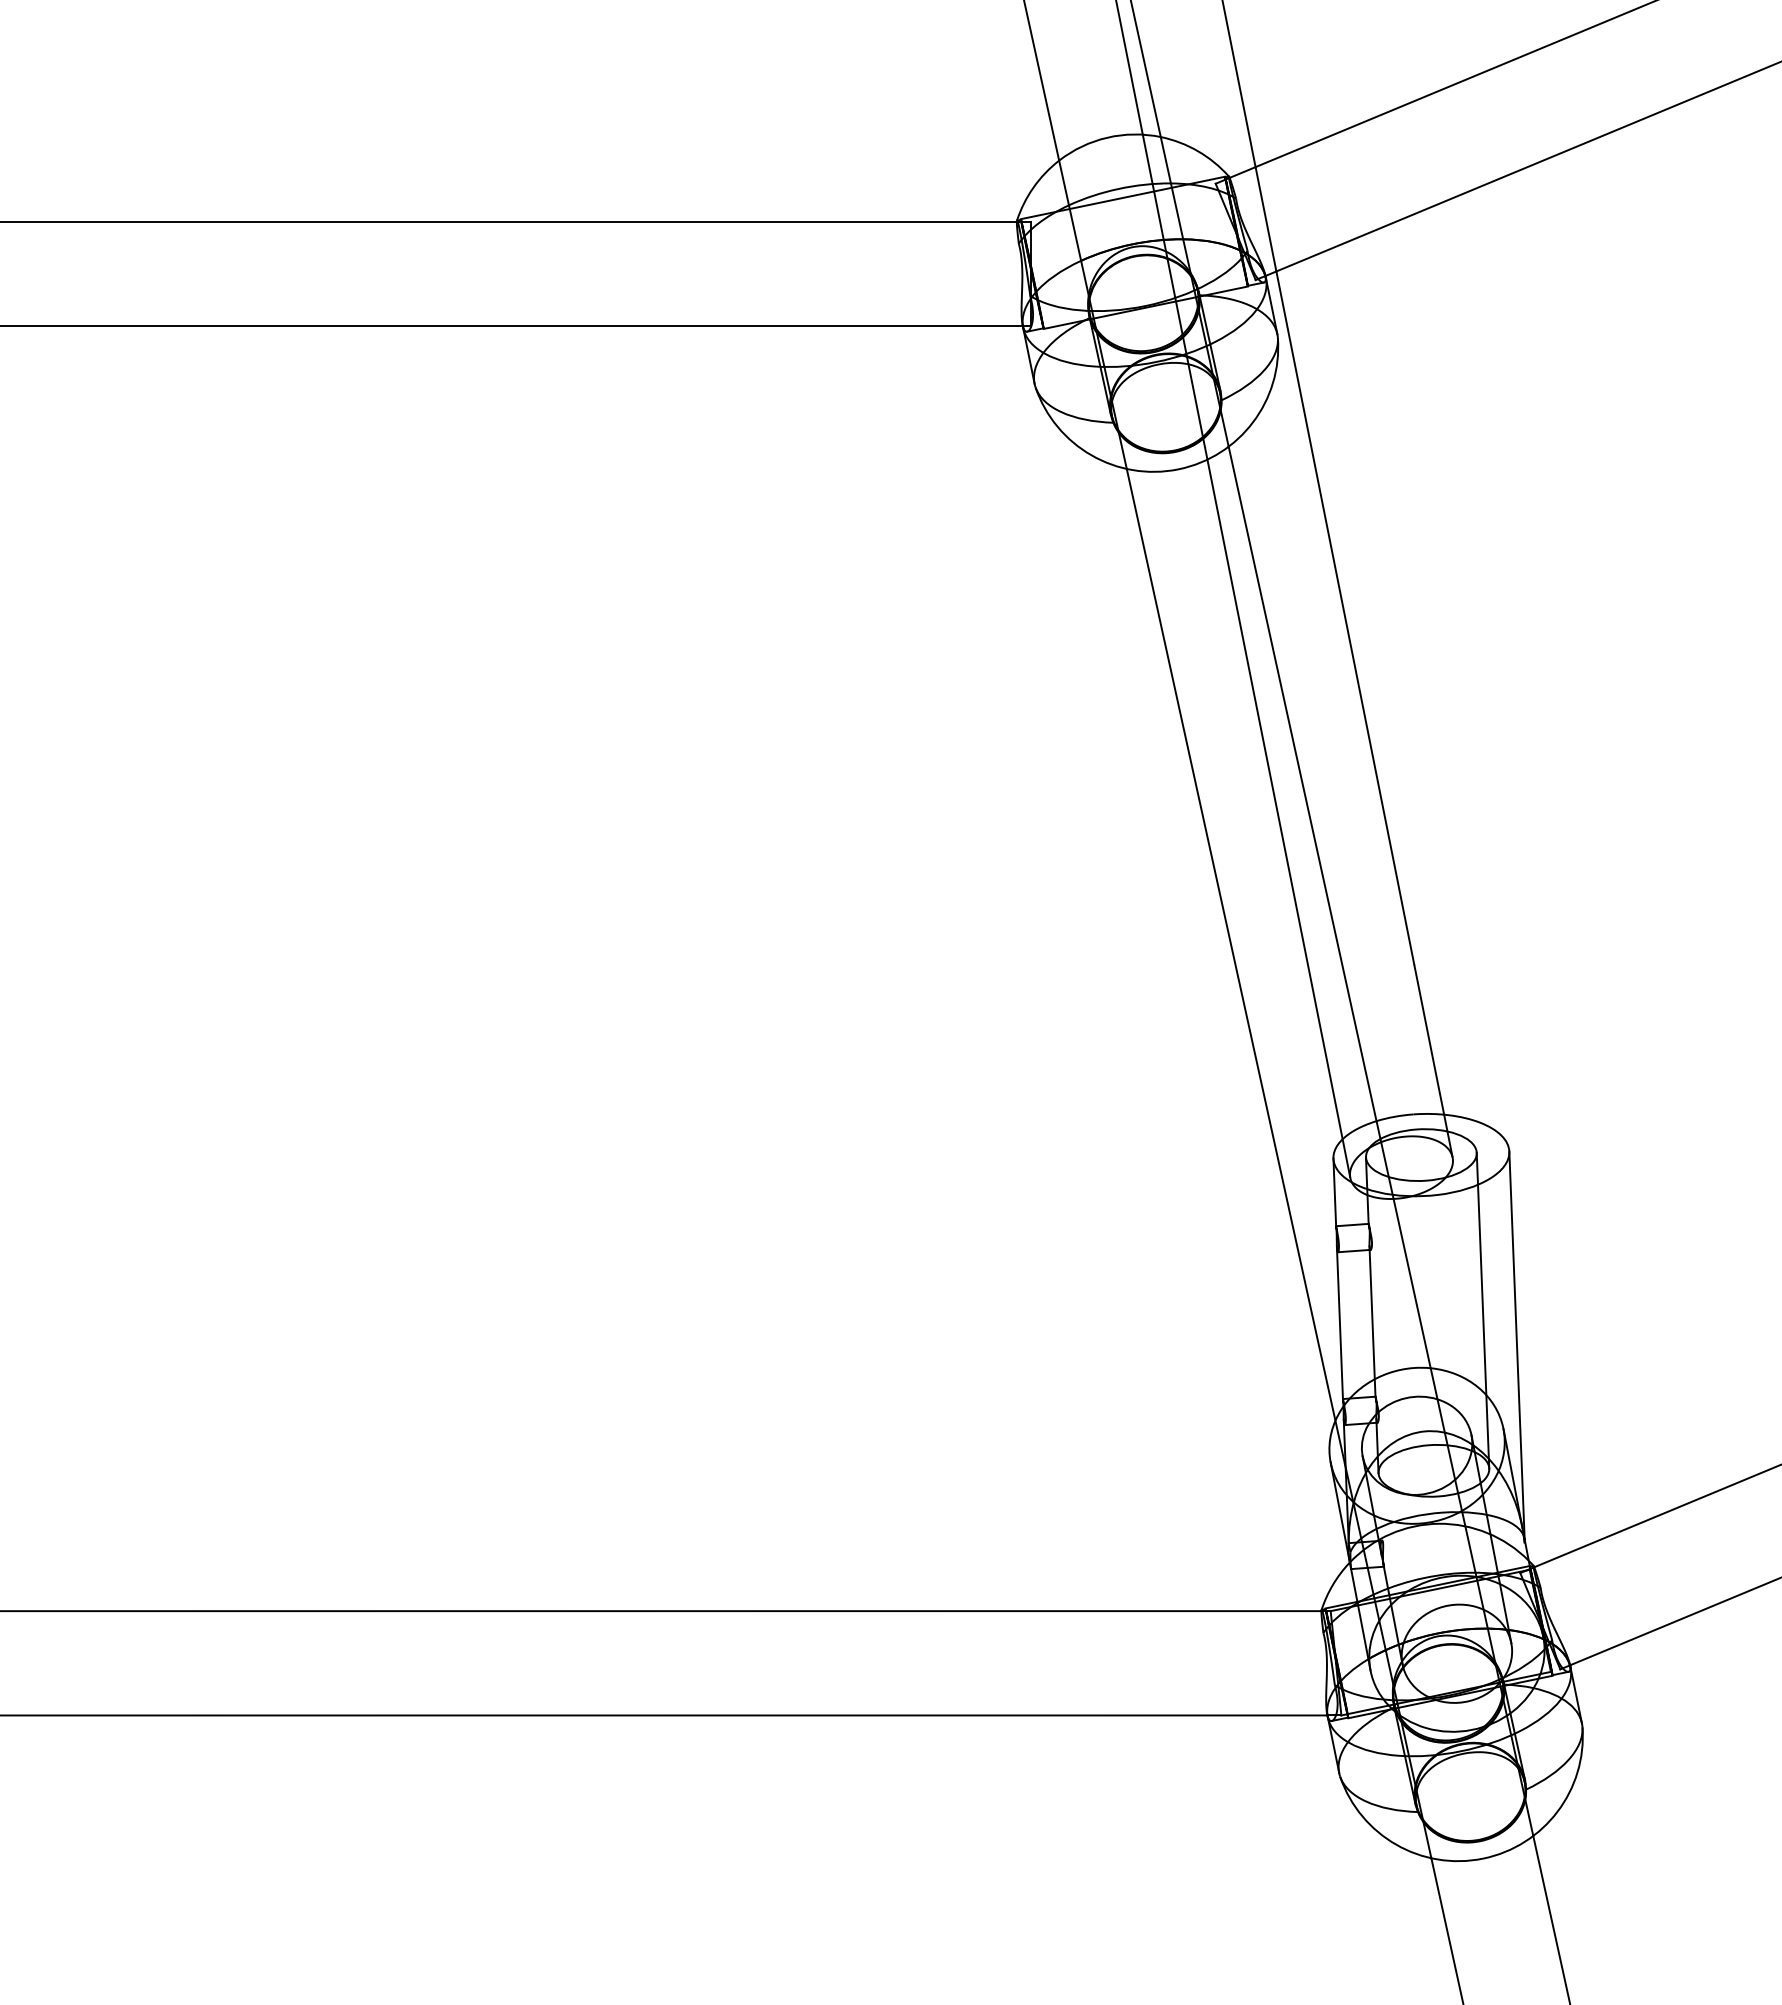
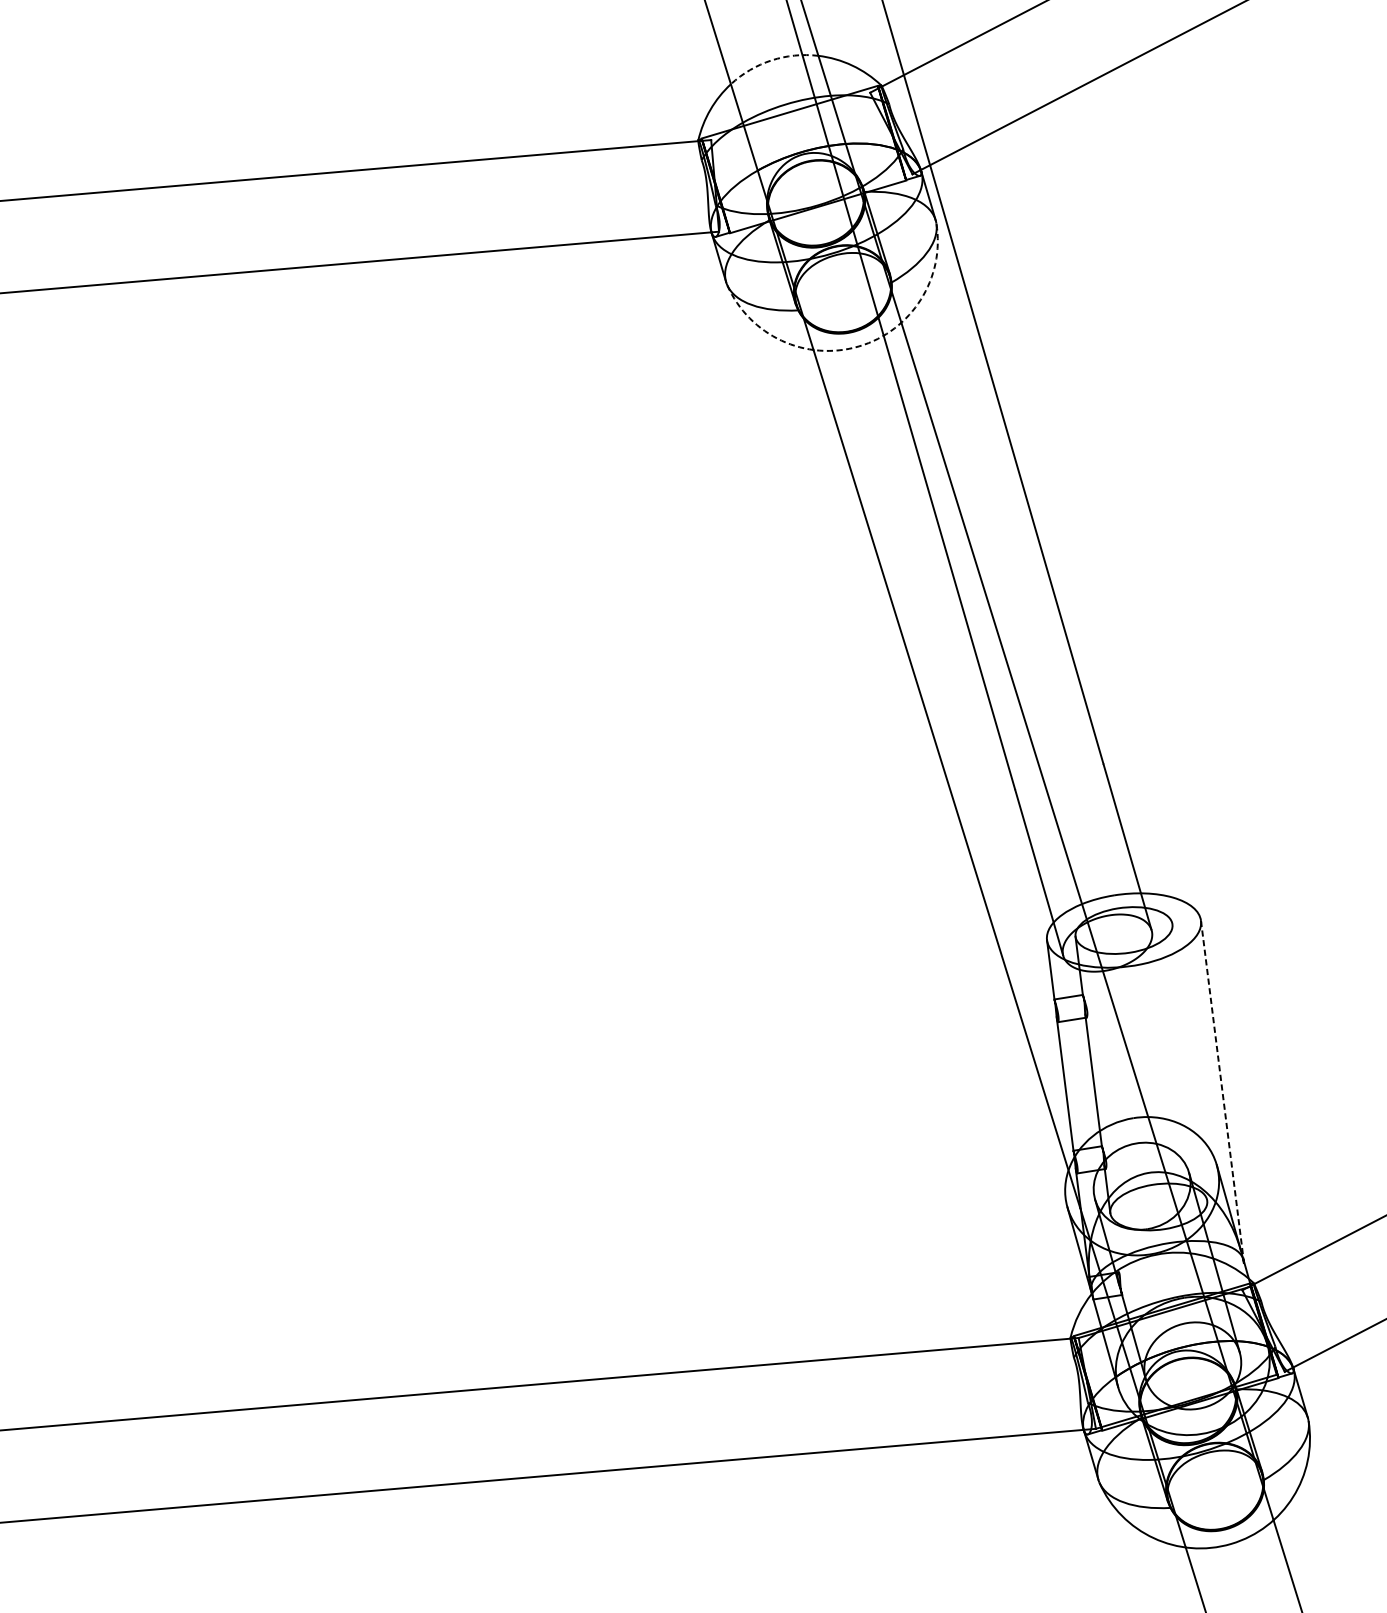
arc: (1107, 137) -> (771, 60), solid -> dashed
arc: (1178, 469) -> (859, 346), solid -> dashed
line: (1482, 1310) -> (1189, 1062), removed
line: (1517, 1346) -> (1222, 1091), solid -> dashed

